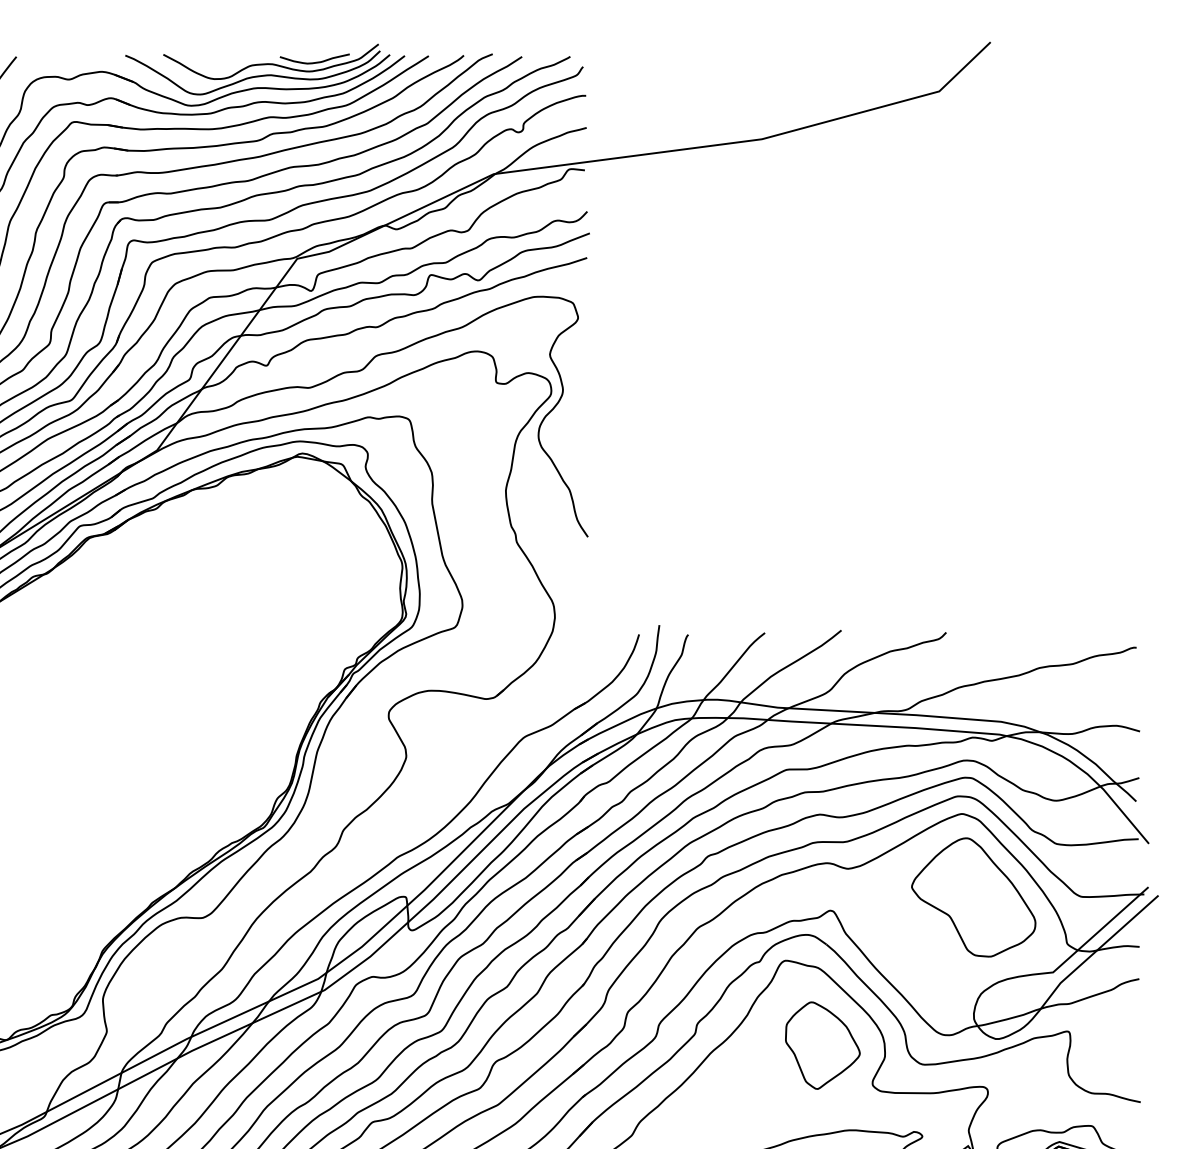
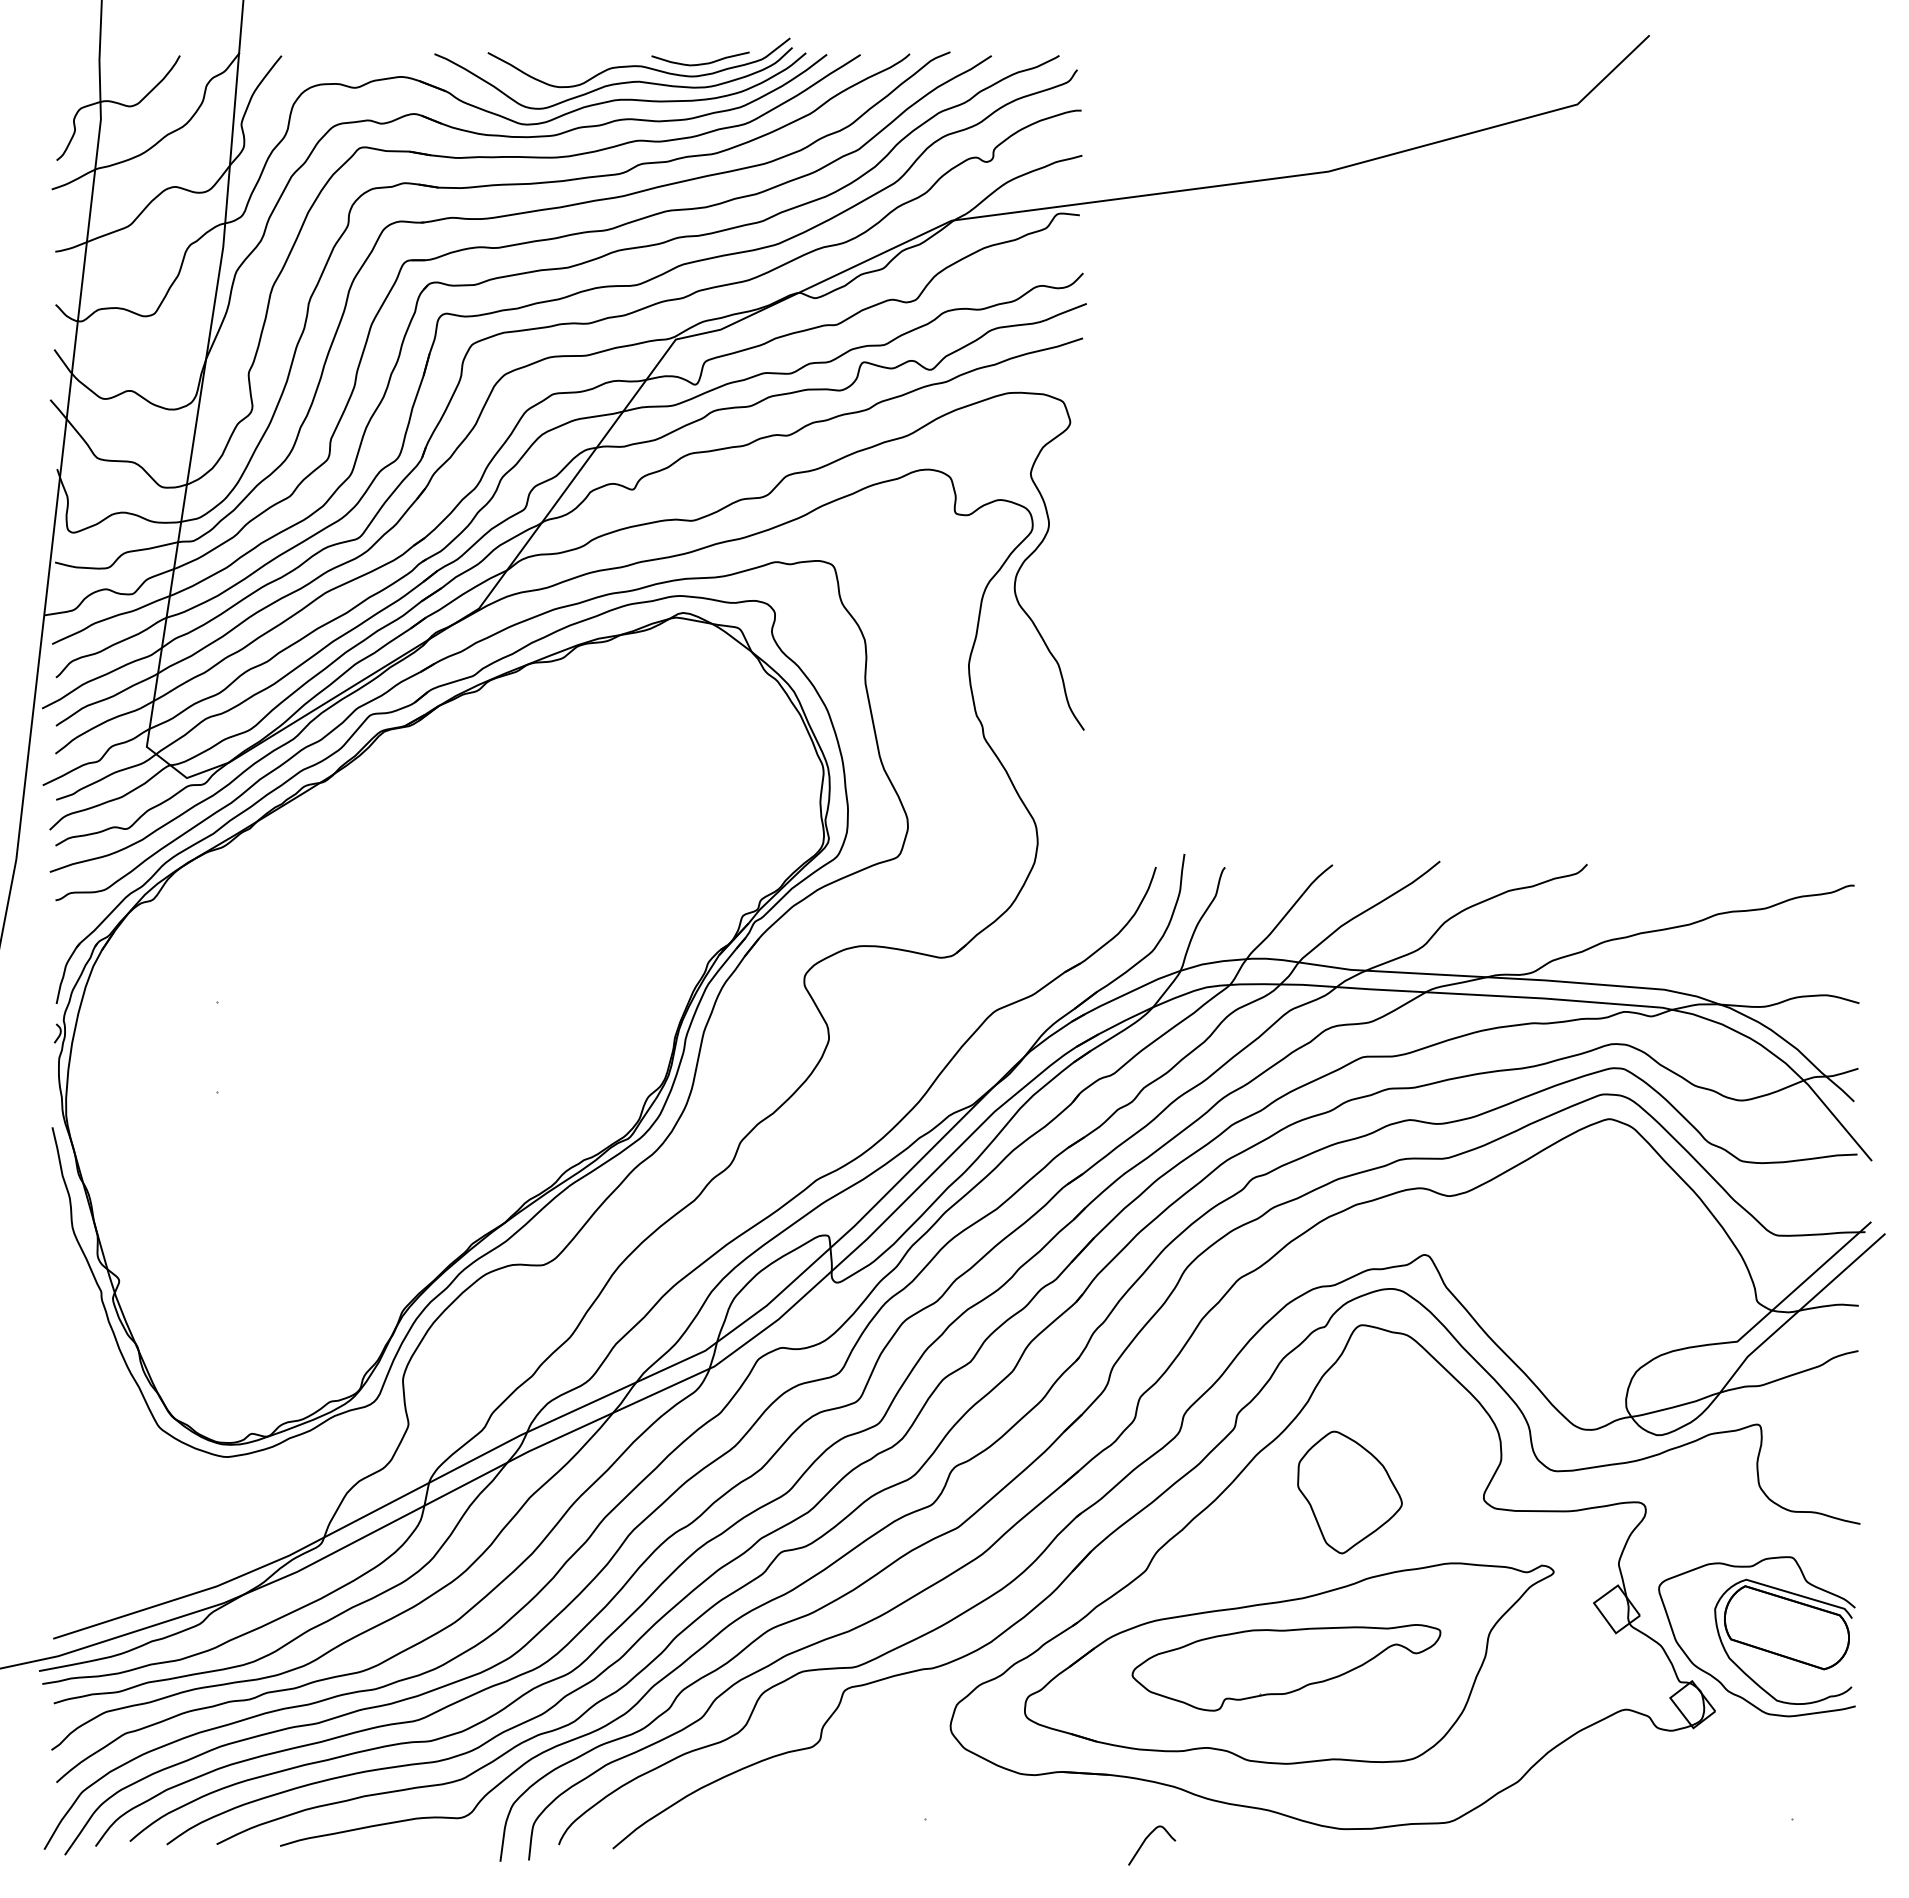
part: (973, 897) -> (1625, 1236), removed
part: (822, 1045) -> (1349, 1492), moved

